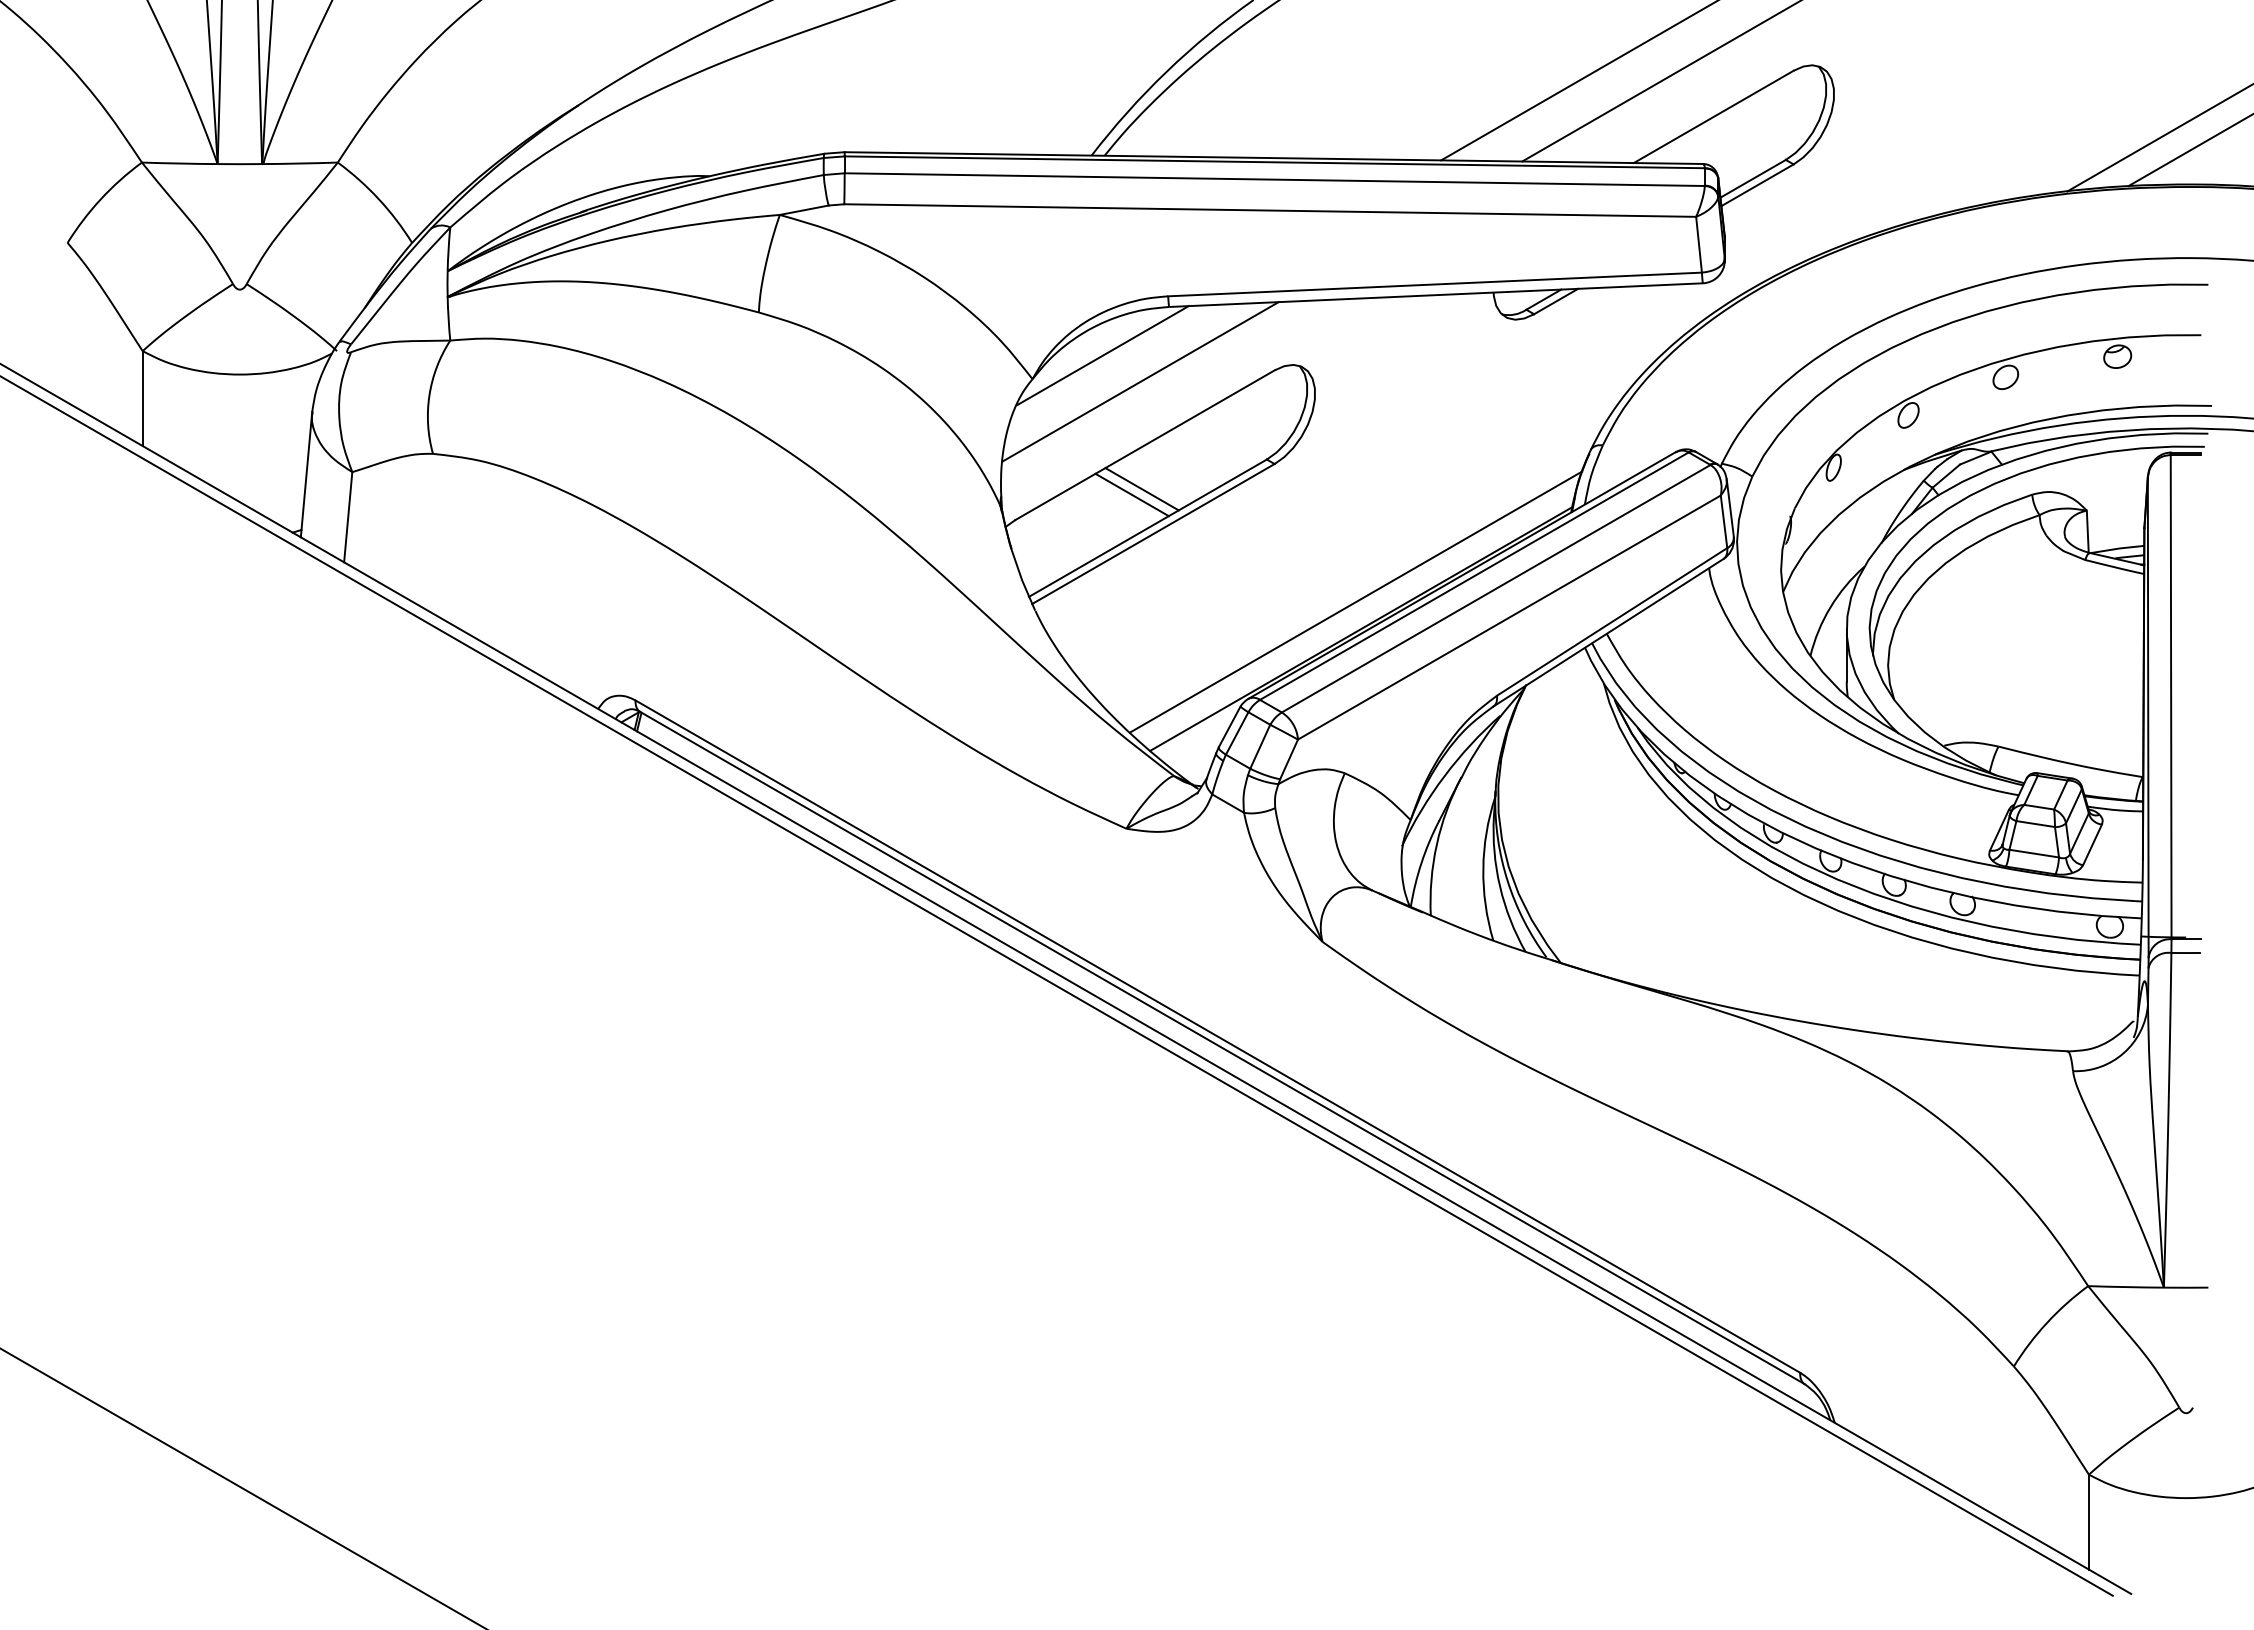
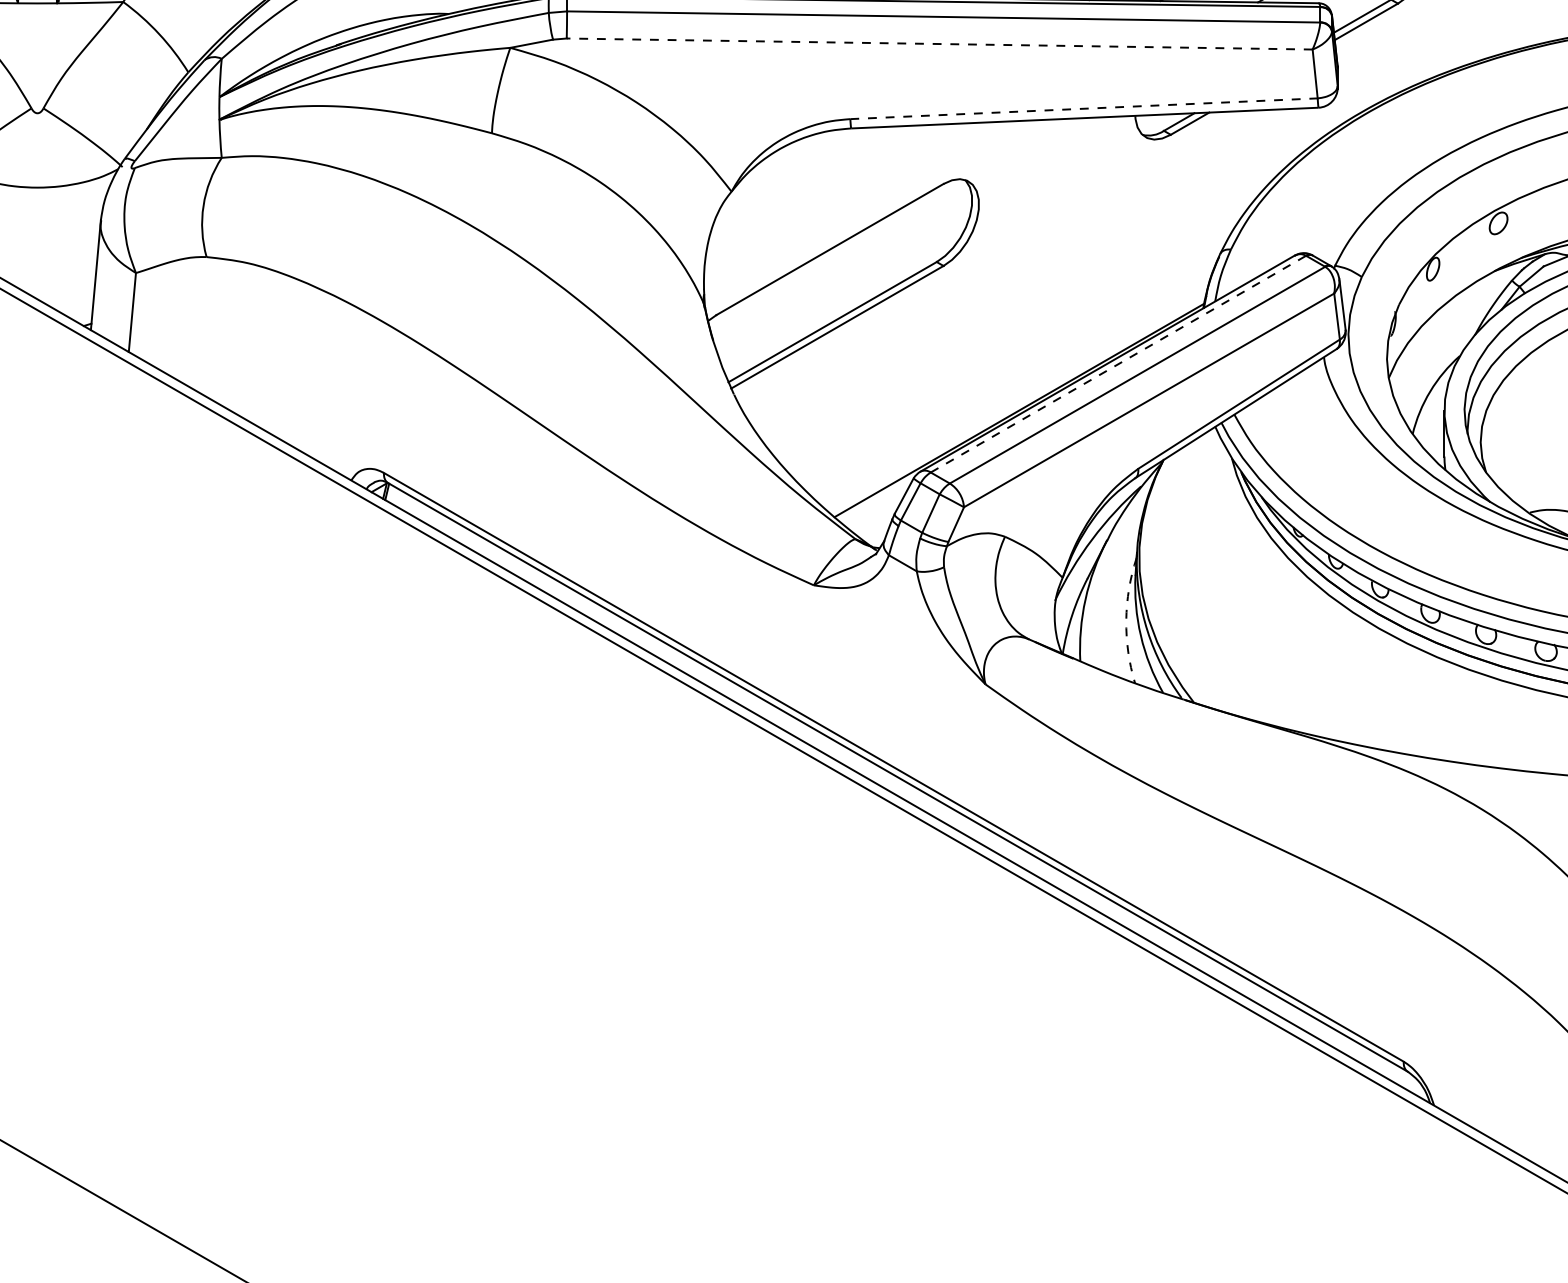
line: (1270, 210) -> (939, 43), solid -> dashed
line: (1435, 284) -> (1084, 108), solid -> dashed
line: (1102, 355) -> (792, 170), removed
line: (1140, 381) -> (826, 193), removed
line: (1141, 489) -> (826, 288), removed
line: (1131, 494) -> (818, 292), removed
line: (1474, 576) -> (1118, 364), solid -> dashed
line: (1355, 601) -> (1014, 386), removed
arc: (1483, 868) -> (1126, 620), solid -> dashed

